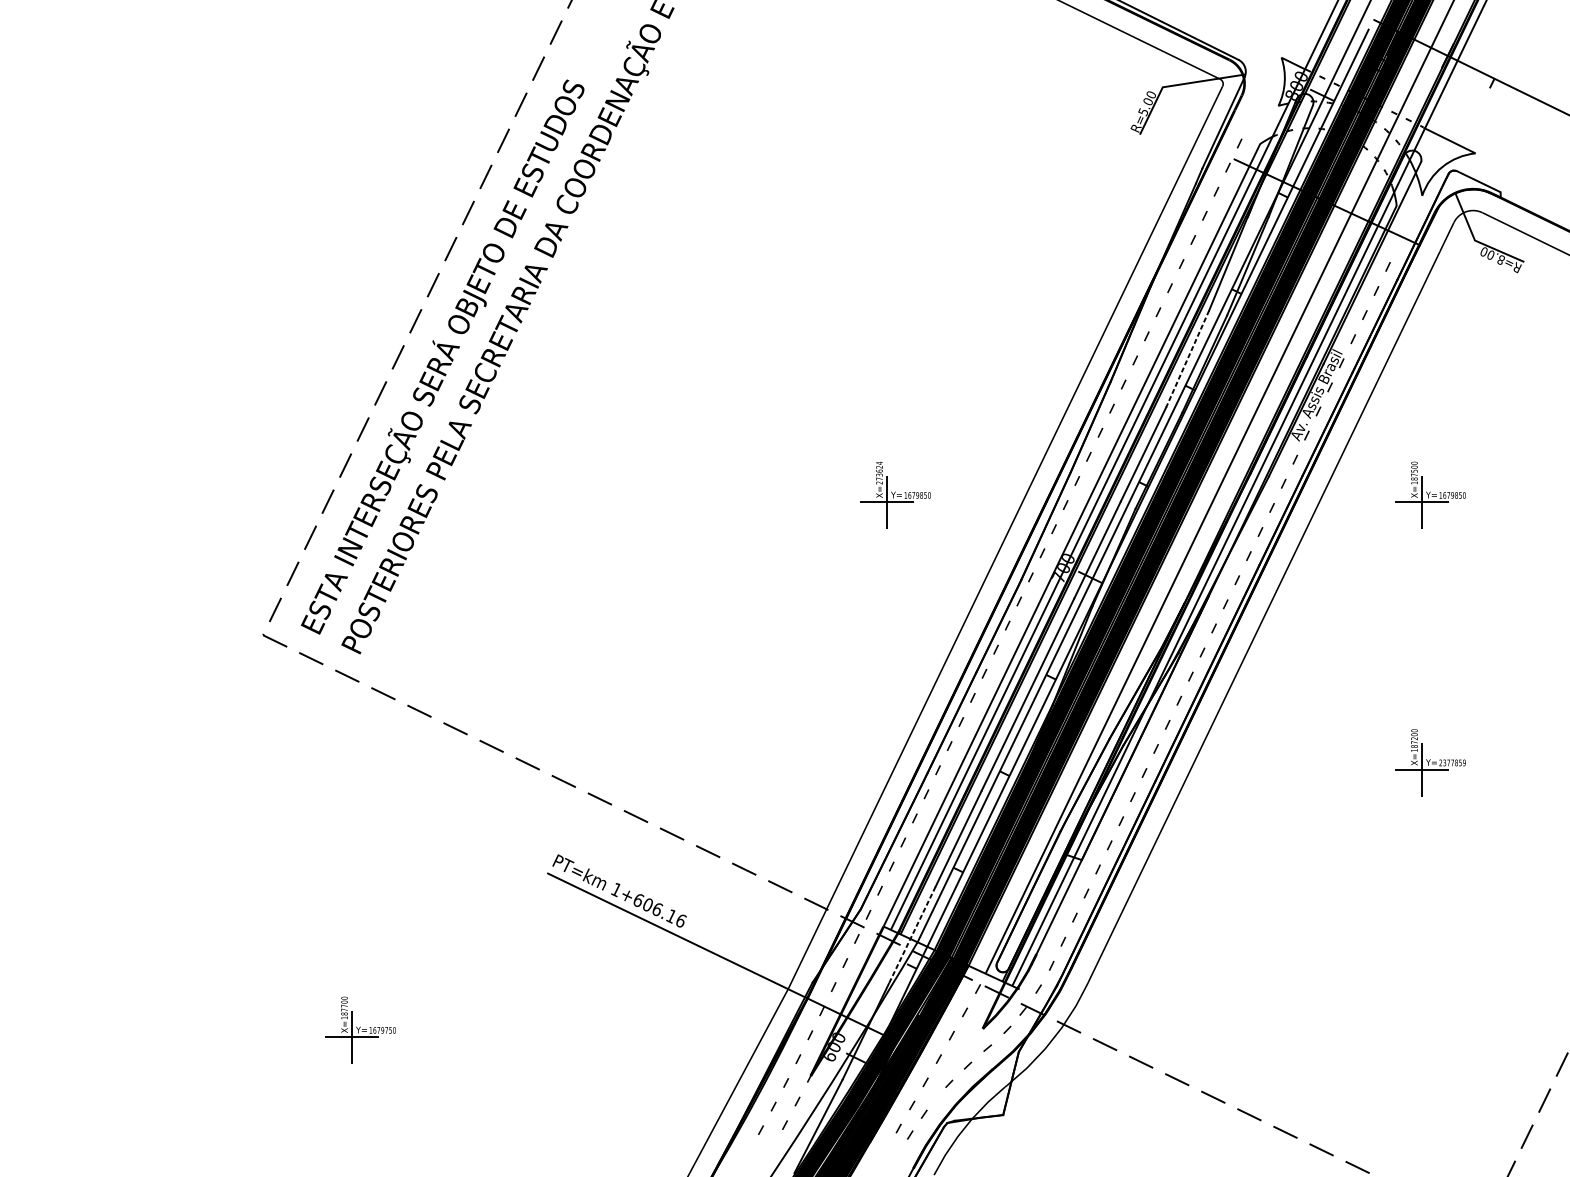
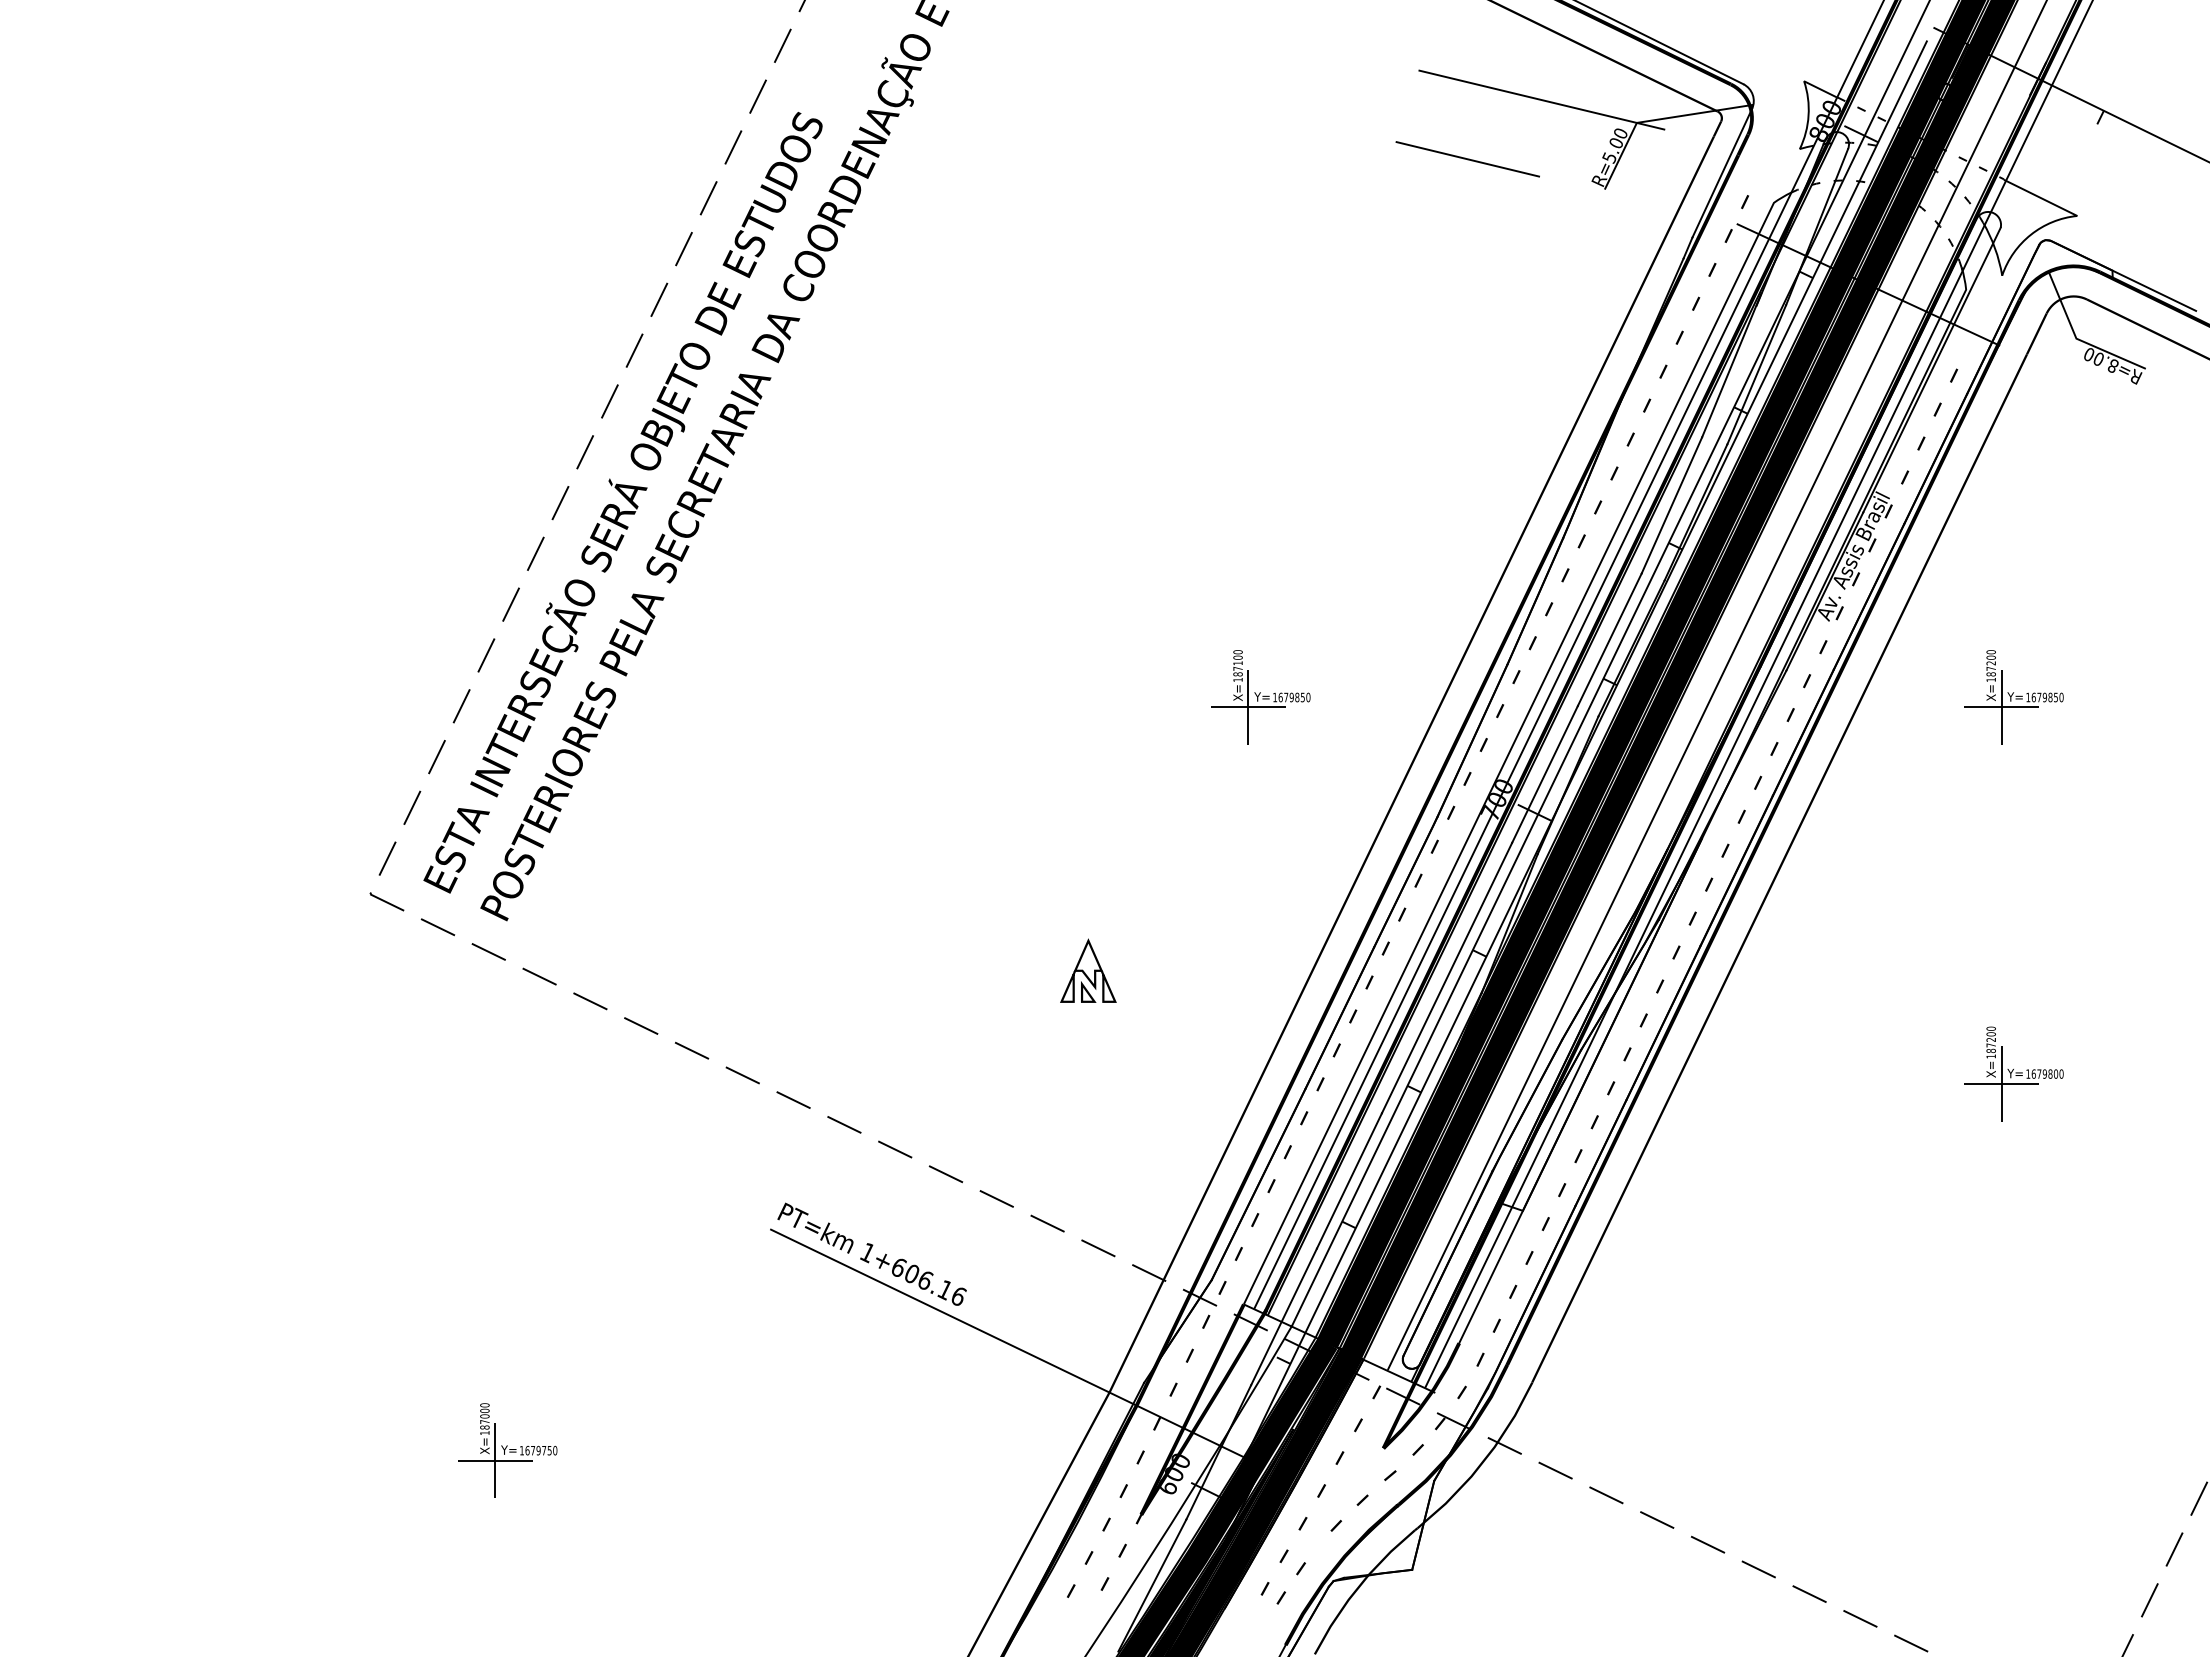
line: (1095, 70) -> (1541, 99), added
line: (1042, 113) -> (1467, 159), added
line: (1508, 195) -> (2123, 275), added
line: (1187, 359) -> (1671, 505), dashed -> solid
text: (1413, 471) -> (1990, 663), 187500 -> 187200
text: (879, 472) -> (1237, 665), 273624 -> 187100
part: (773, 689) -> (1088, 970), added
text: (1452, 762) -> (2044, 1073), 2377859 -> 1679800
line: (912, 935) -> (1284, 1316), dashed -> solid
text: (344, 1006) -> (484, 1416), 187700 -> 187000

